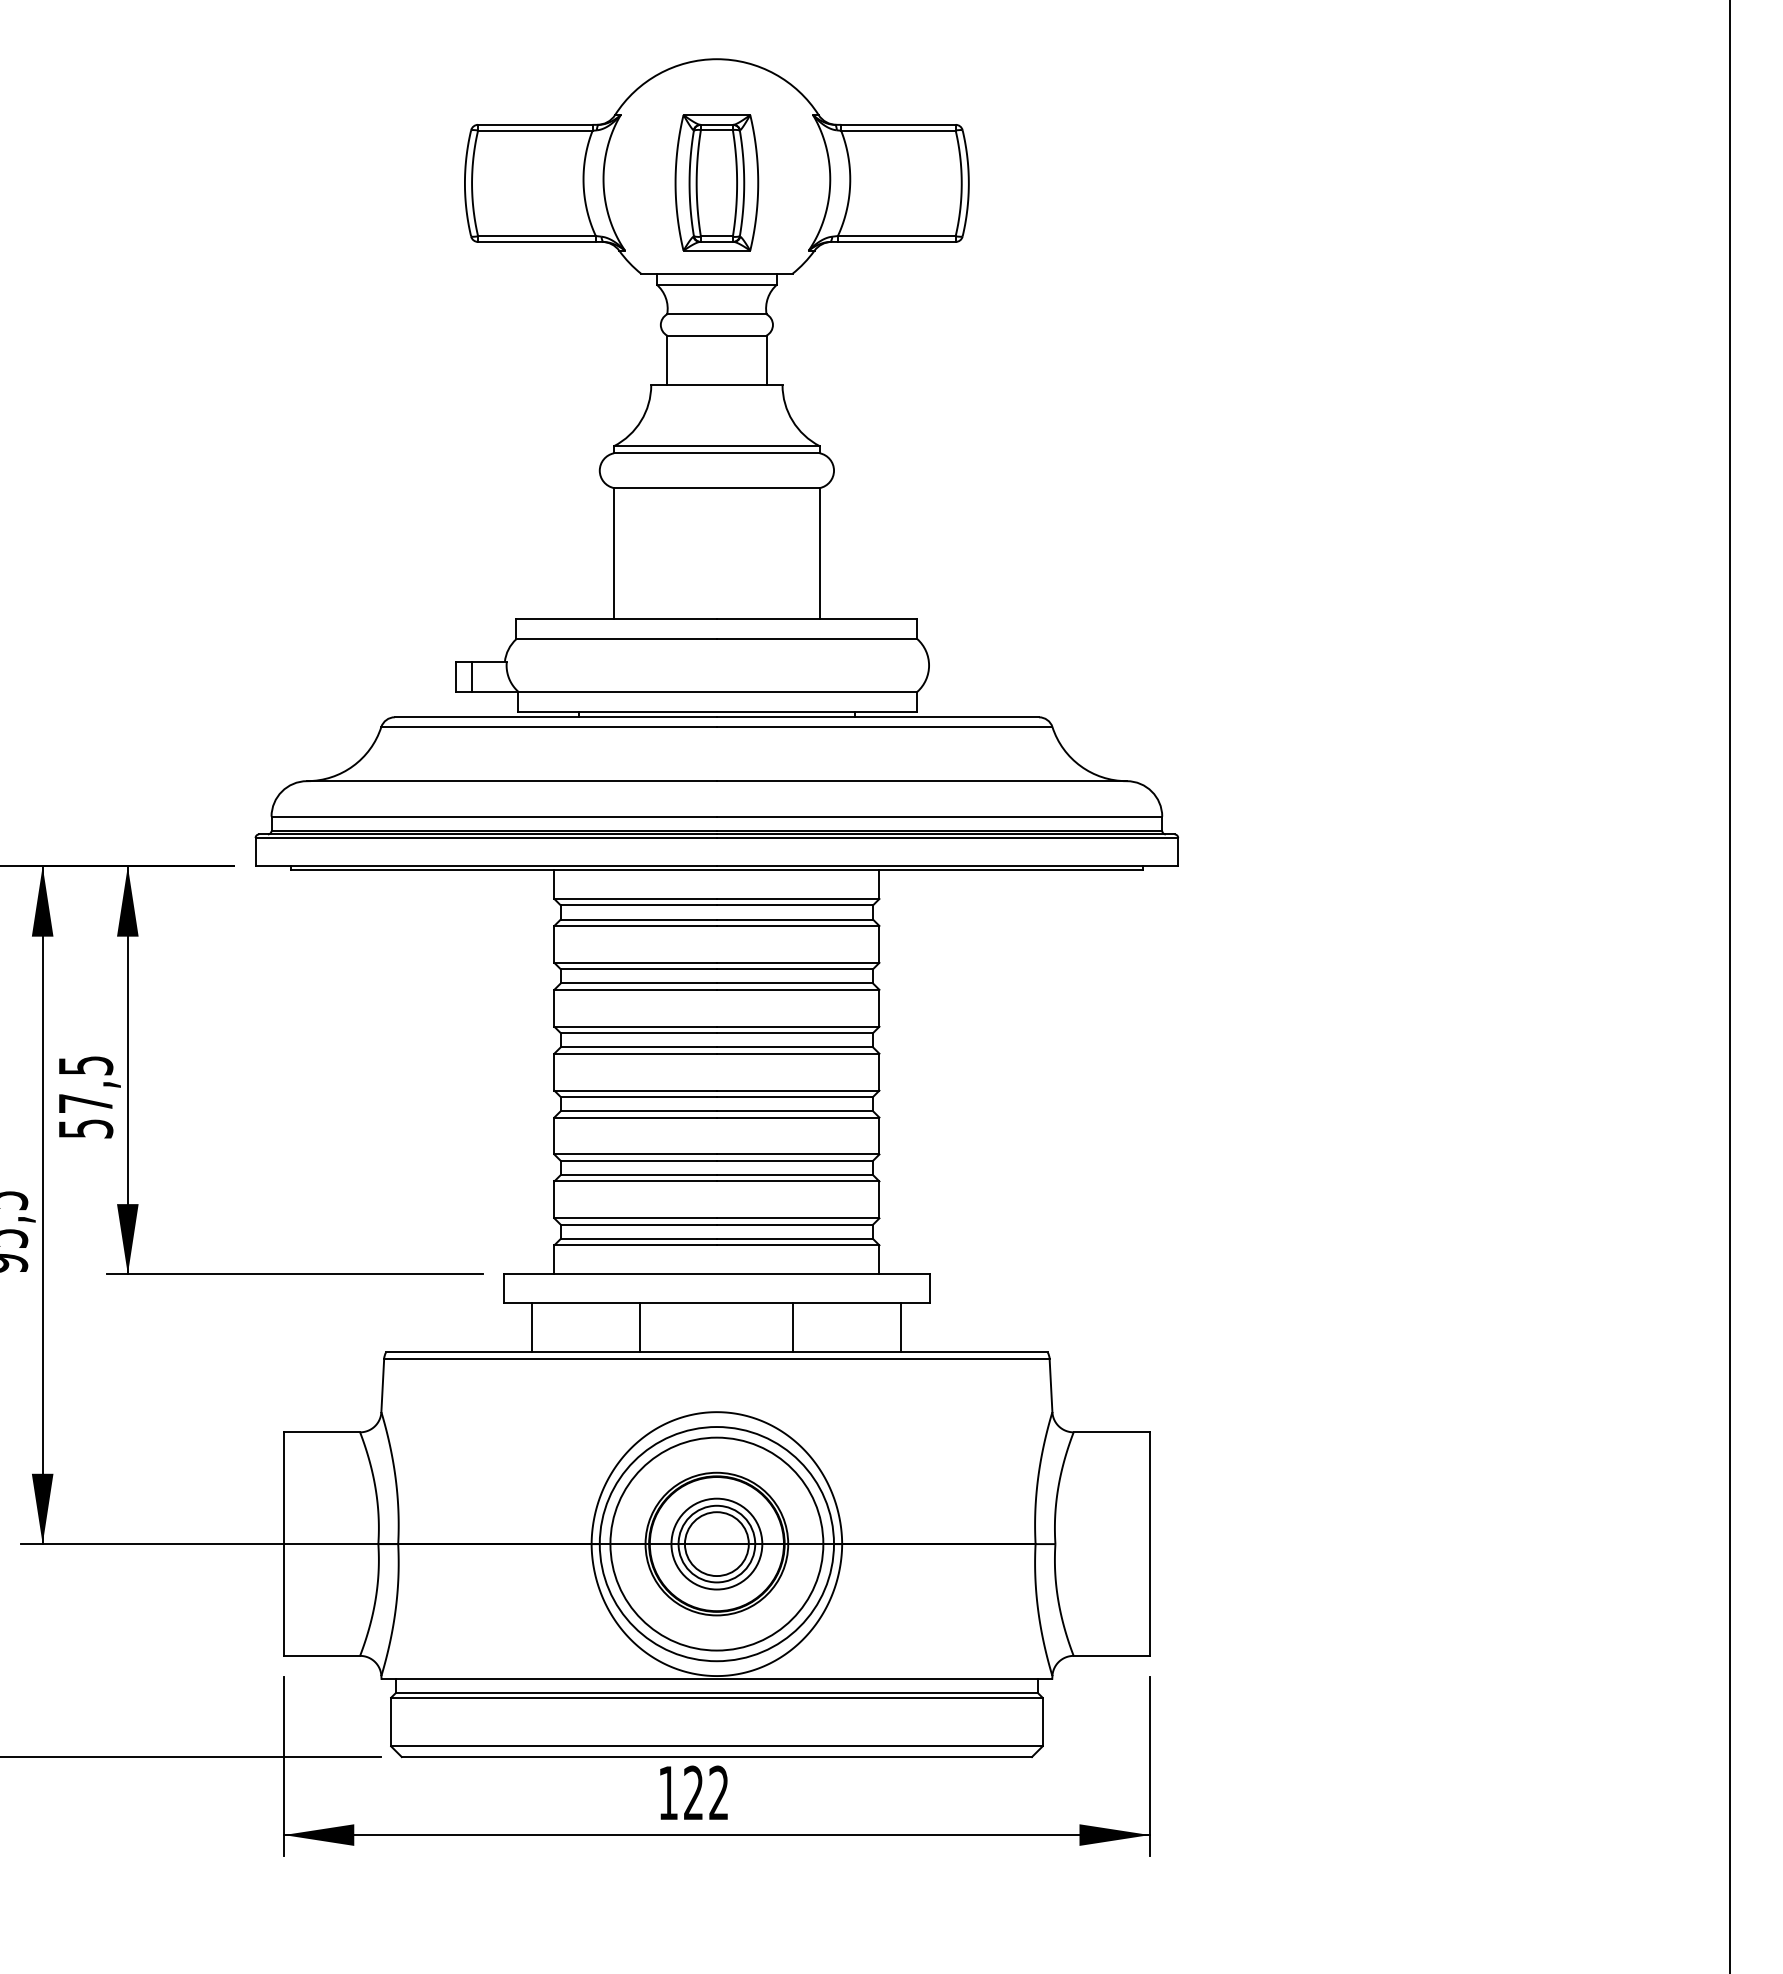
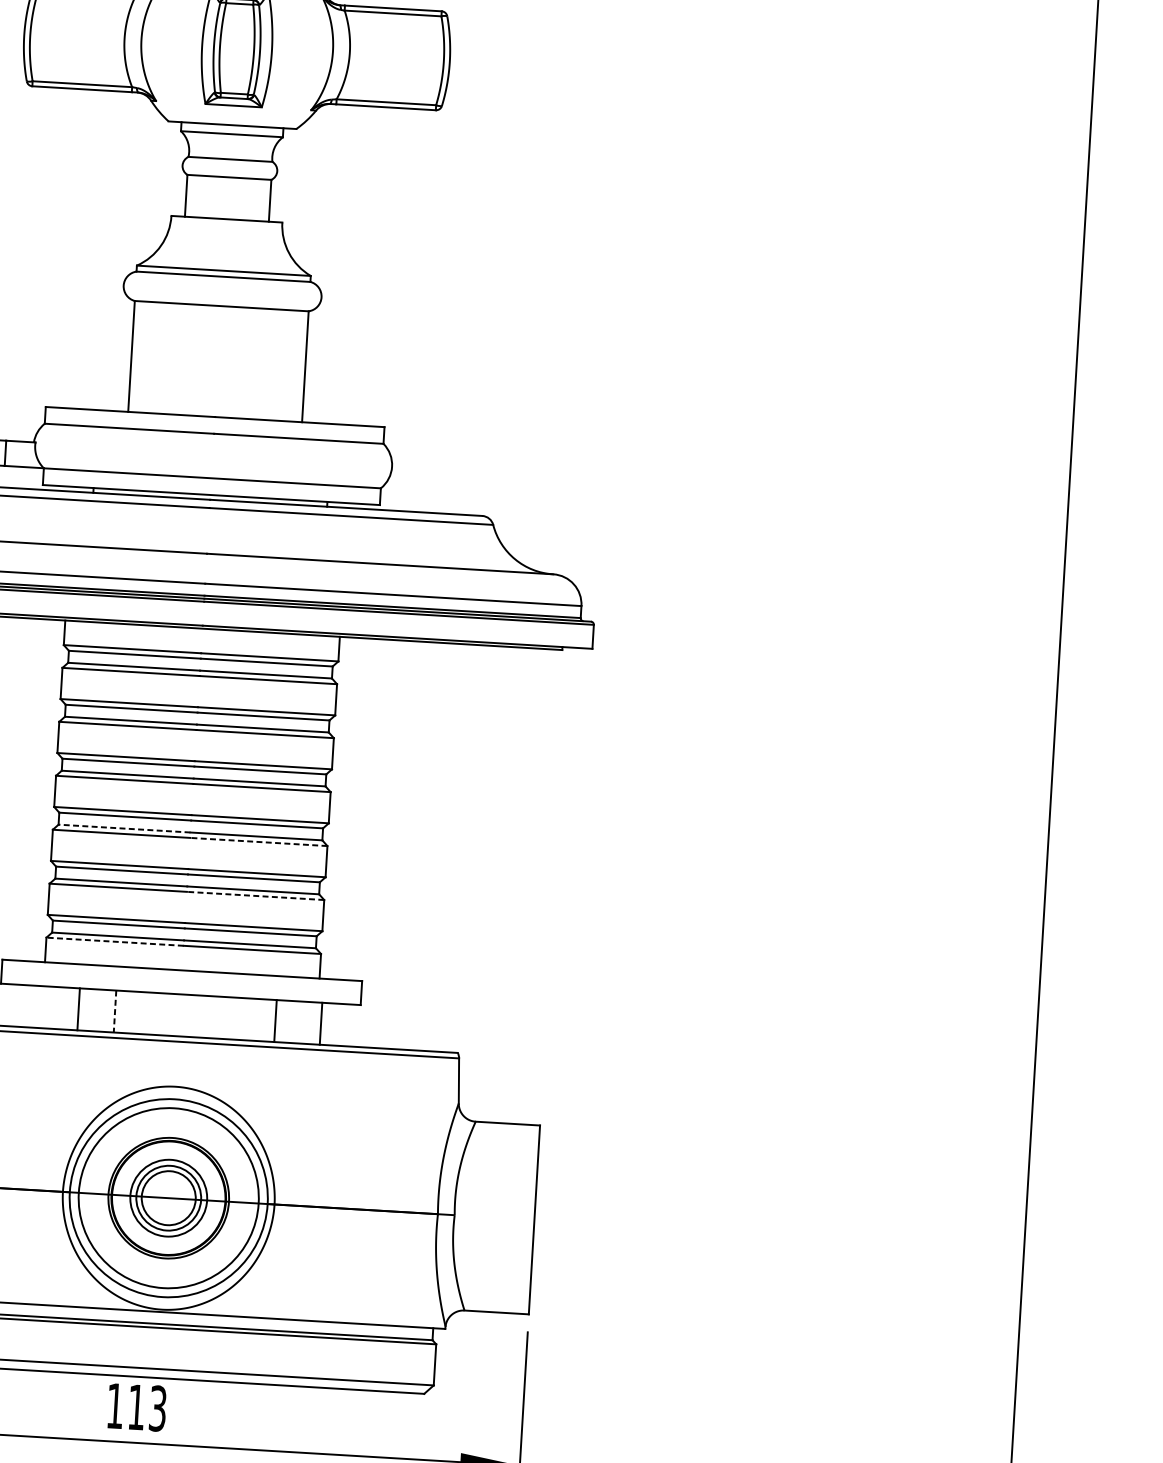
line: (638, 1111) -> (124, 828), solid -> dashed
line: (797, 1117) -> (258, 841), solid -> dashed
line: (797, 1181) -> (255, 895), solid -> dashed
line: (635, 1245) -> (114, 941), solid -> dashed
line: (532, 1327) -> (78, 1009), moved
line: (640, 1327) -> (115, 1011), solid -> dashed
line: (793, 1327) -> (321, 1023), moved
line: (901, 1327) -> (275, 1020), moved
text: (706, 1792) -> (147, 1407), 122 -> 113

